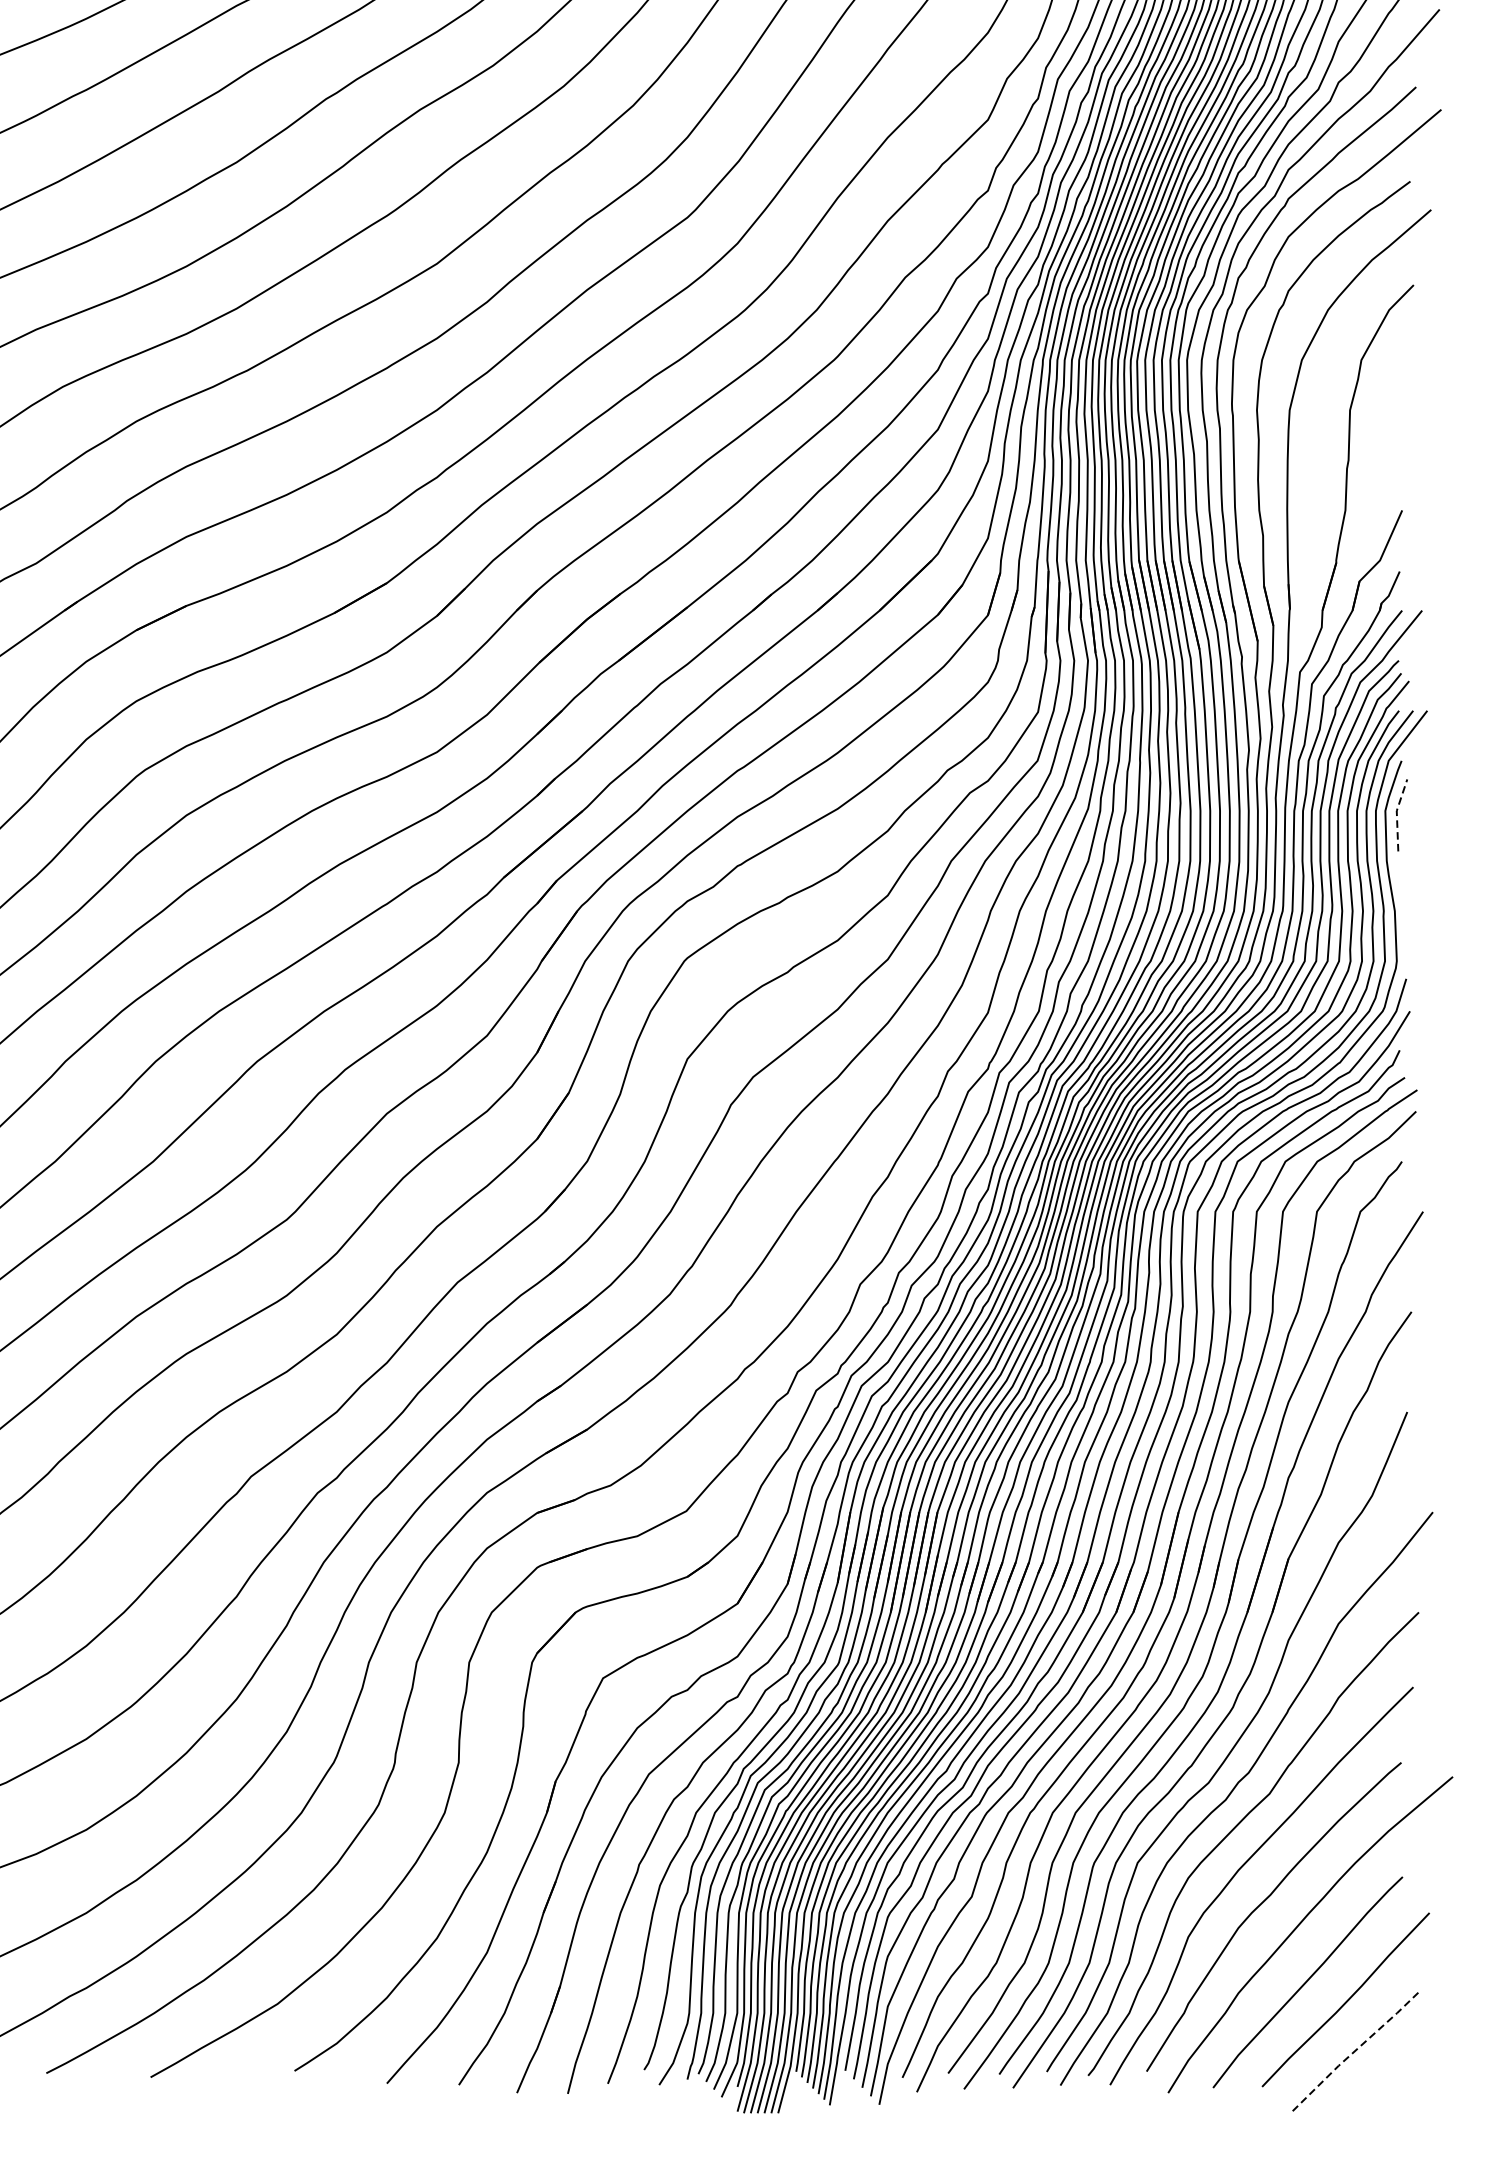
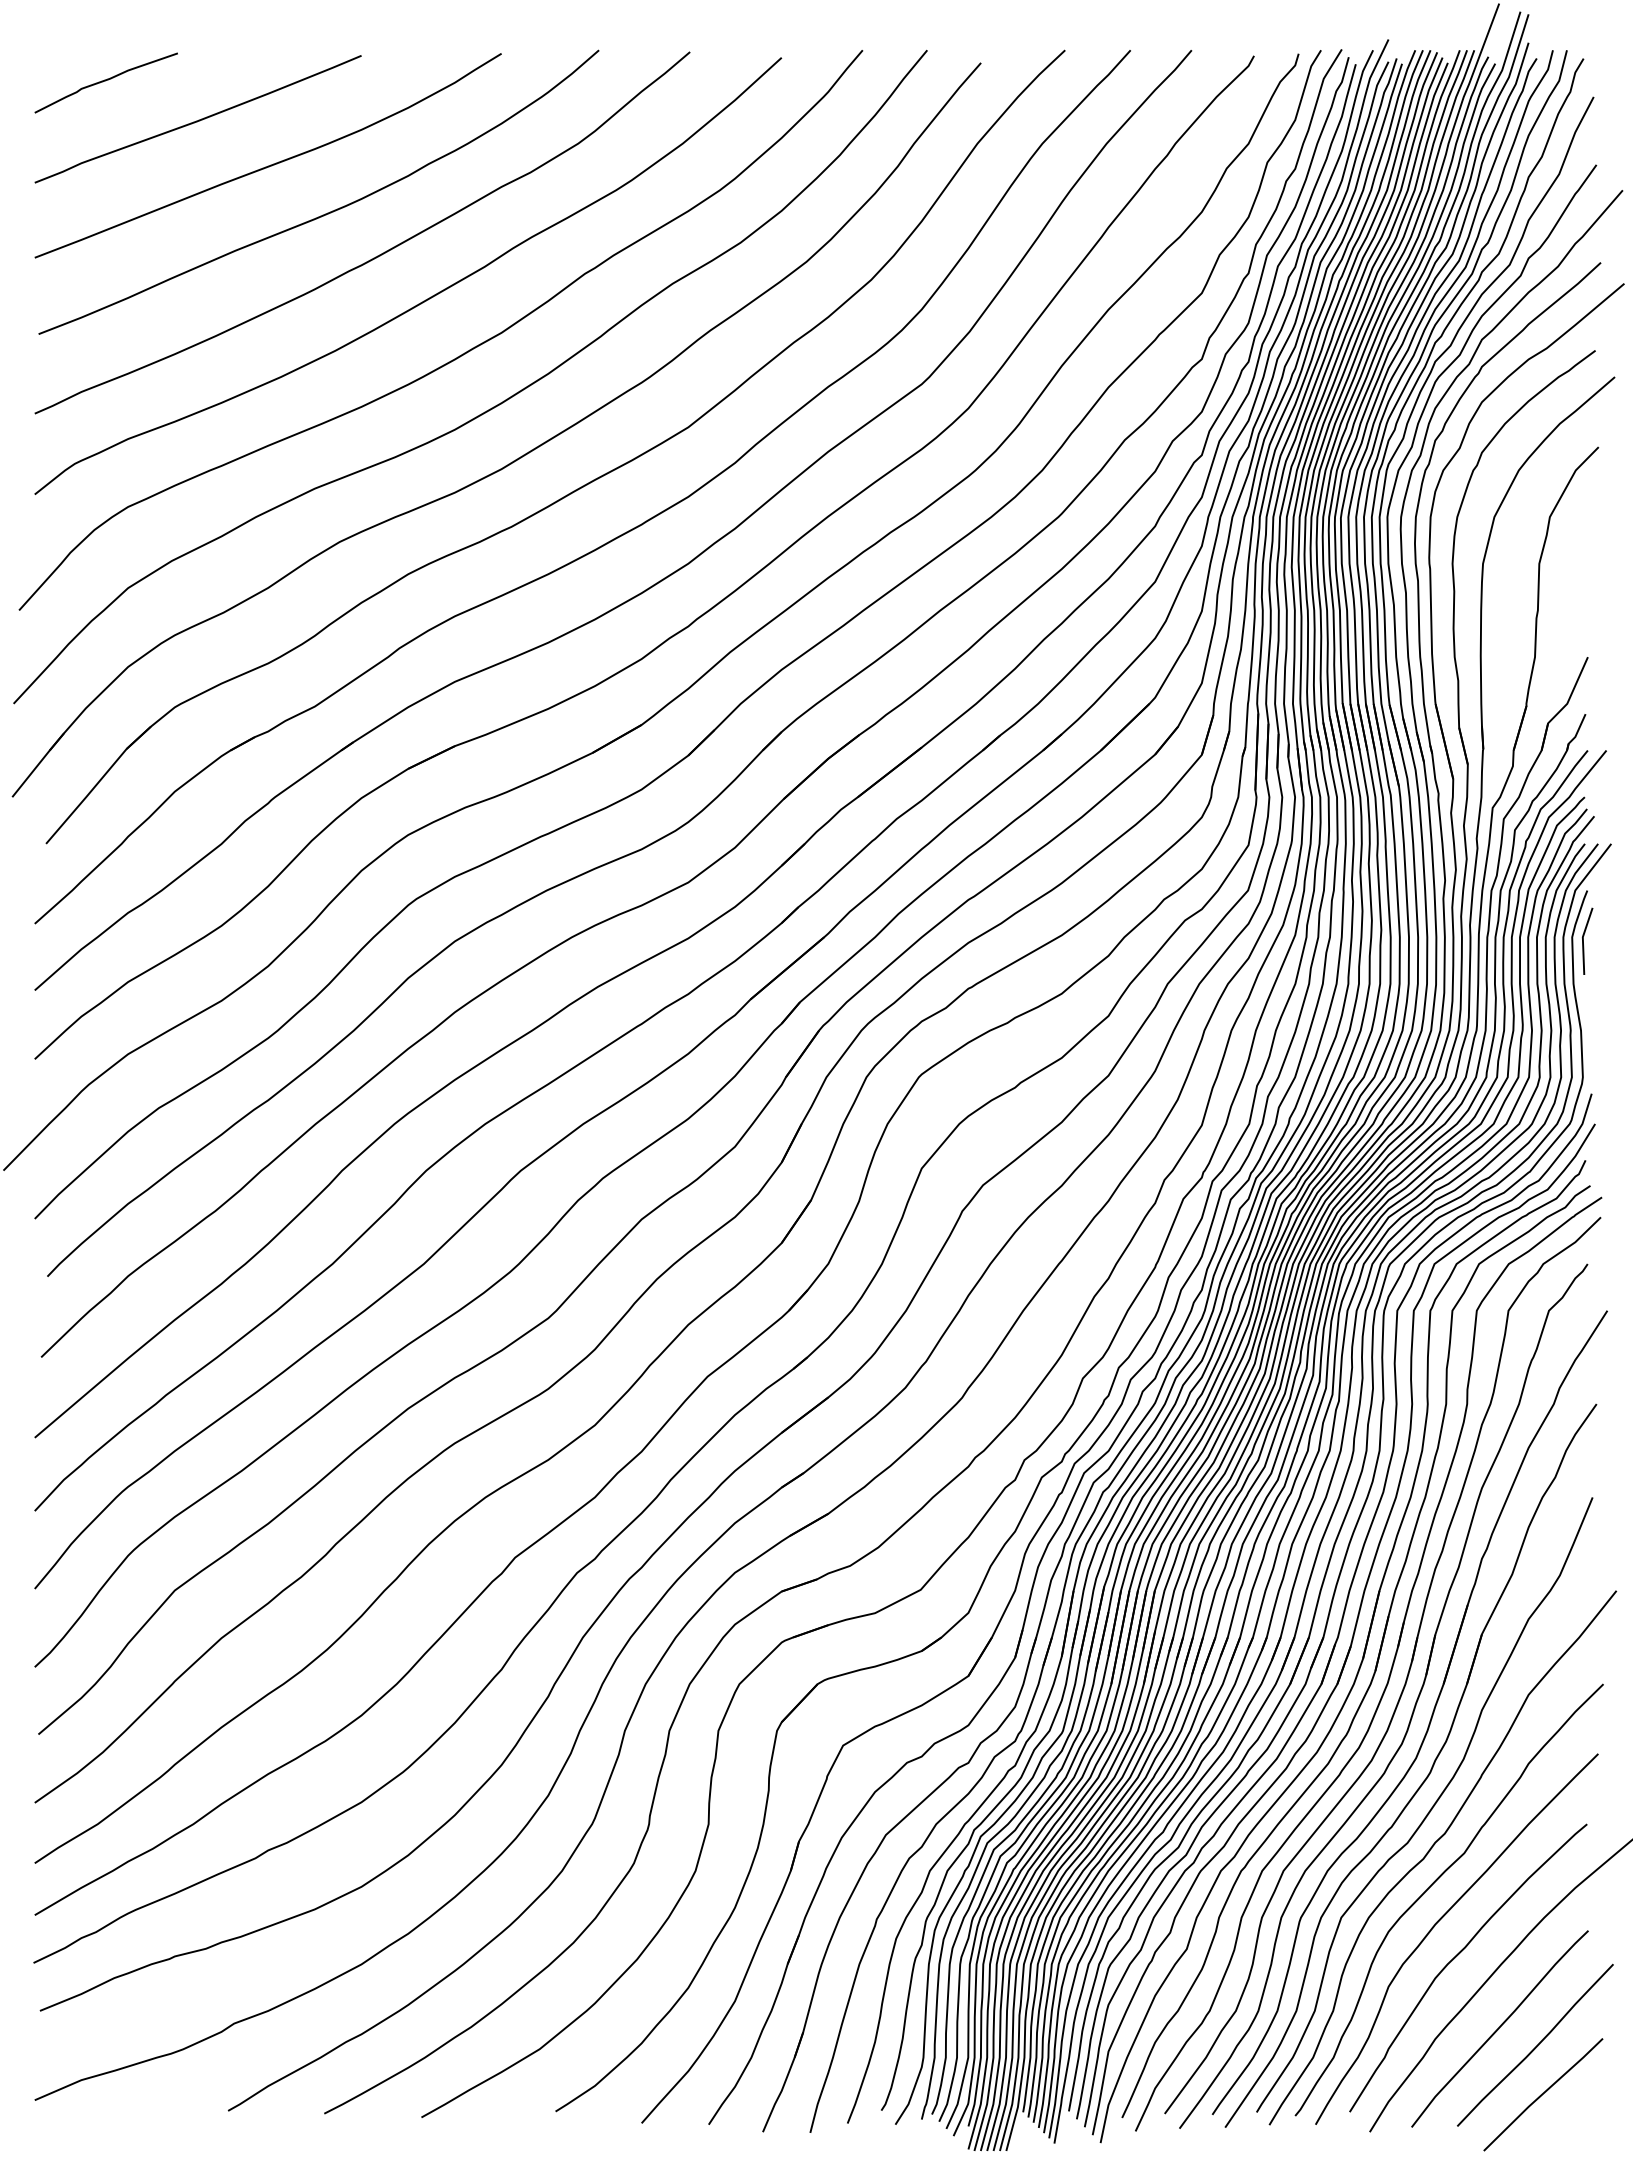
line: (1396, 814) -> (1582, 940), dashed -> solid
line: (1353, 2052) -> (1542, 2094), dashed -> solid

